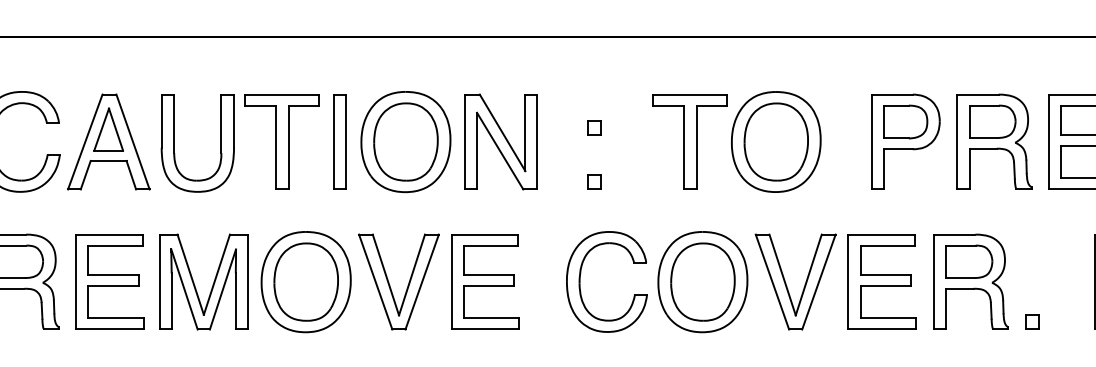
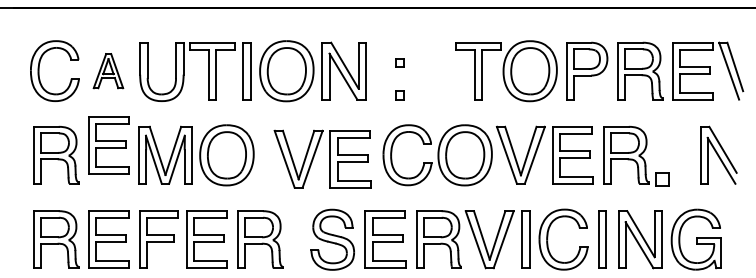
part: (108, 140) -> (108, 70), size x0.6
part: (736, 142) -> (506, 71), moved
part: (450, 280) -> (329, 158), moved
part: (108, 282) -> (108, 145), moved
part: (1031, 322) -> (662, 179), size x1.6

